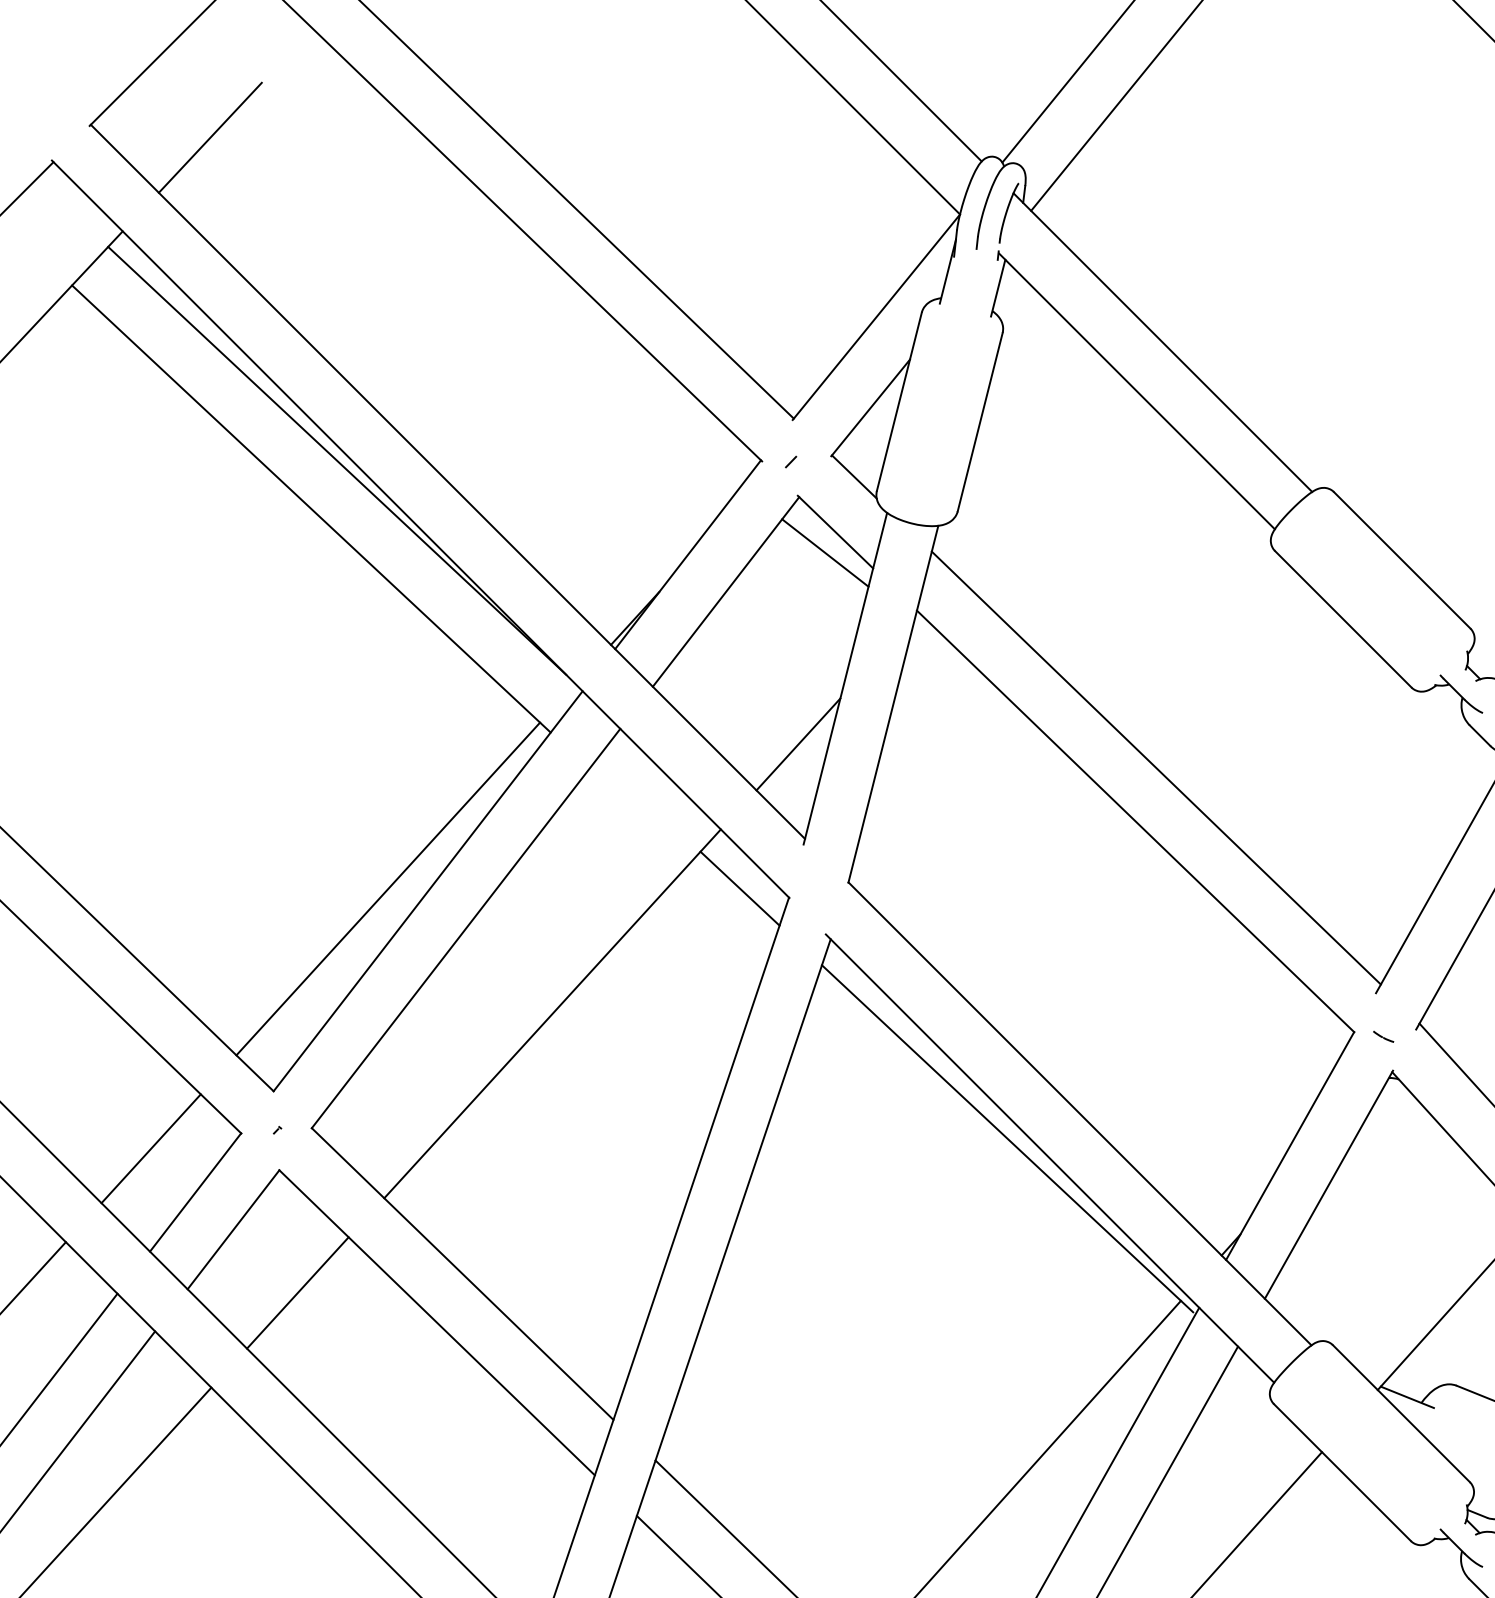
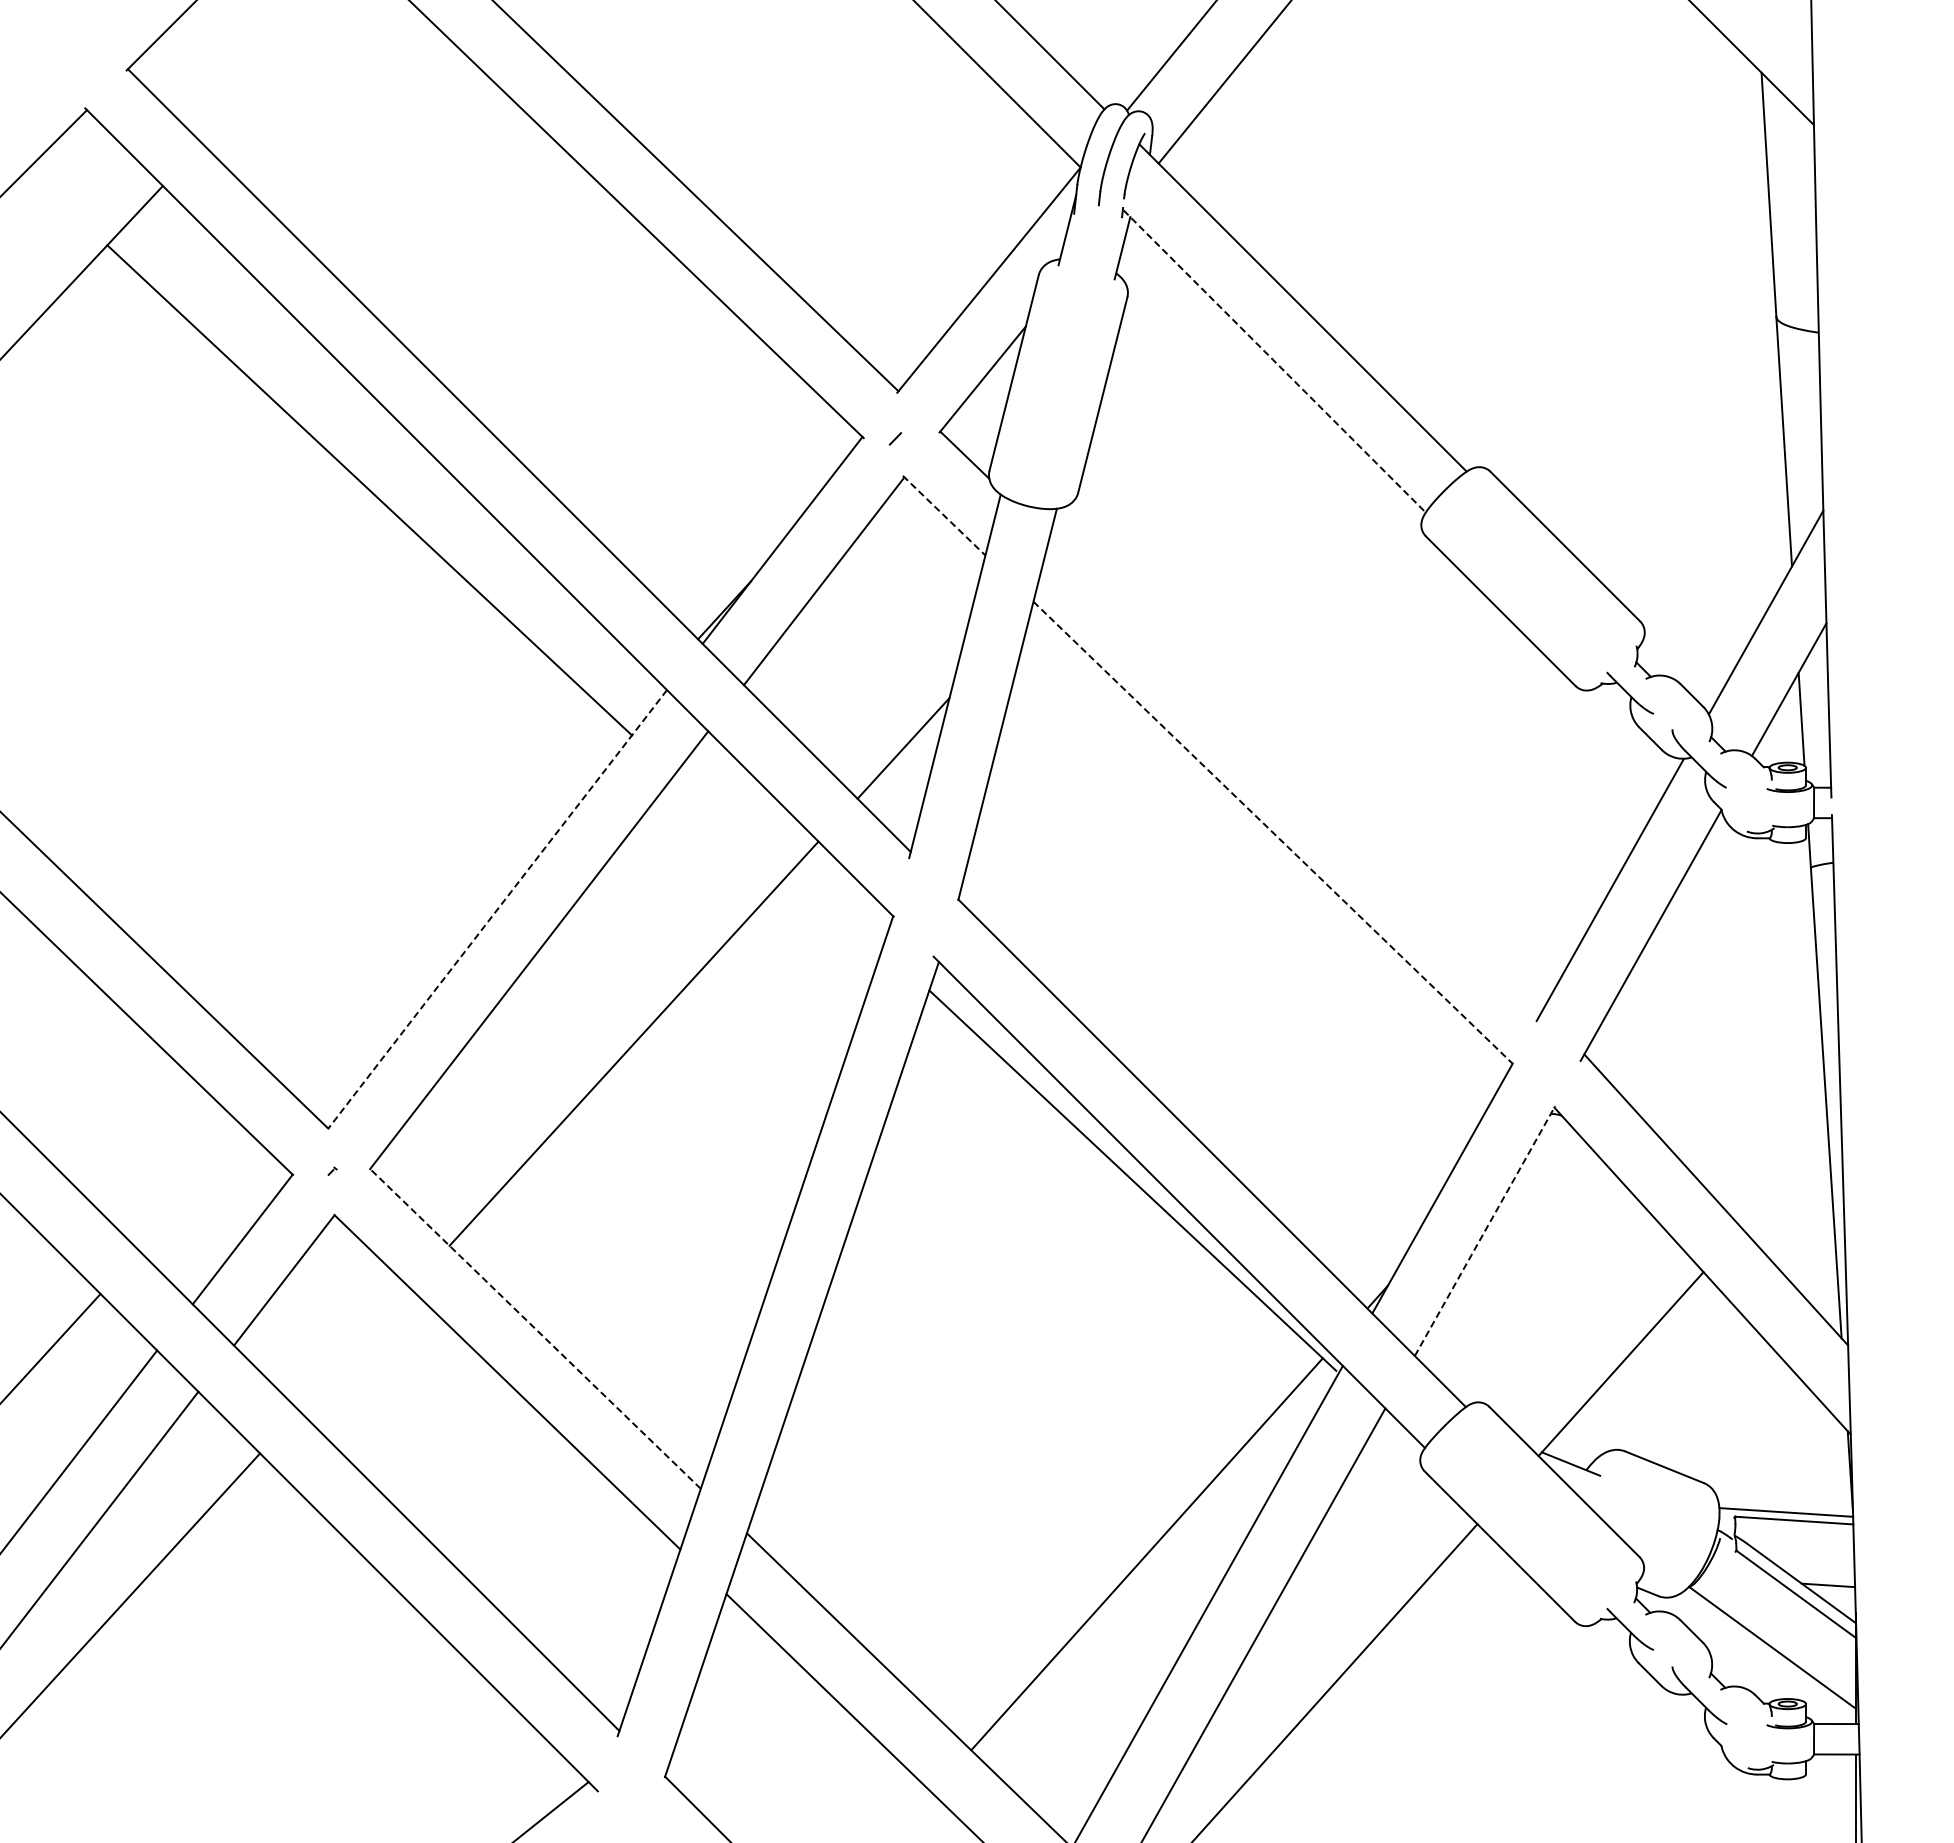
line: (209, 137) -> (258, 83), removed
line: (1136, 391) -> (1274, 361), solid -> dashed
line: (336, 460) -> (397, 437), removed
line: (835, 532) -> (944, 516), solid -> dashed
line: (824, 552) -> (932, 538), removed
line: (1156, 768) -> (1295, 774), removed
line: (1135, 821) -> (1273, 832), solid -> dashed
line: (387, 888) -> (453, 906), removed
line: (740, 888) -> (839, 906), removed
line: (428, 891) -> (497, 909), solid -> dashed
line: (1383, 1036) -> (1544, 1068), removed
line: (150, 1148) -> (193, 1191), removed
line: (1329, 1184) -> (1485, 1230), solid -> dashed
line: (462, 1273) -> (535, 1328), solid -> dashed
line: (297, 1292) -> (354, 1349), removed

